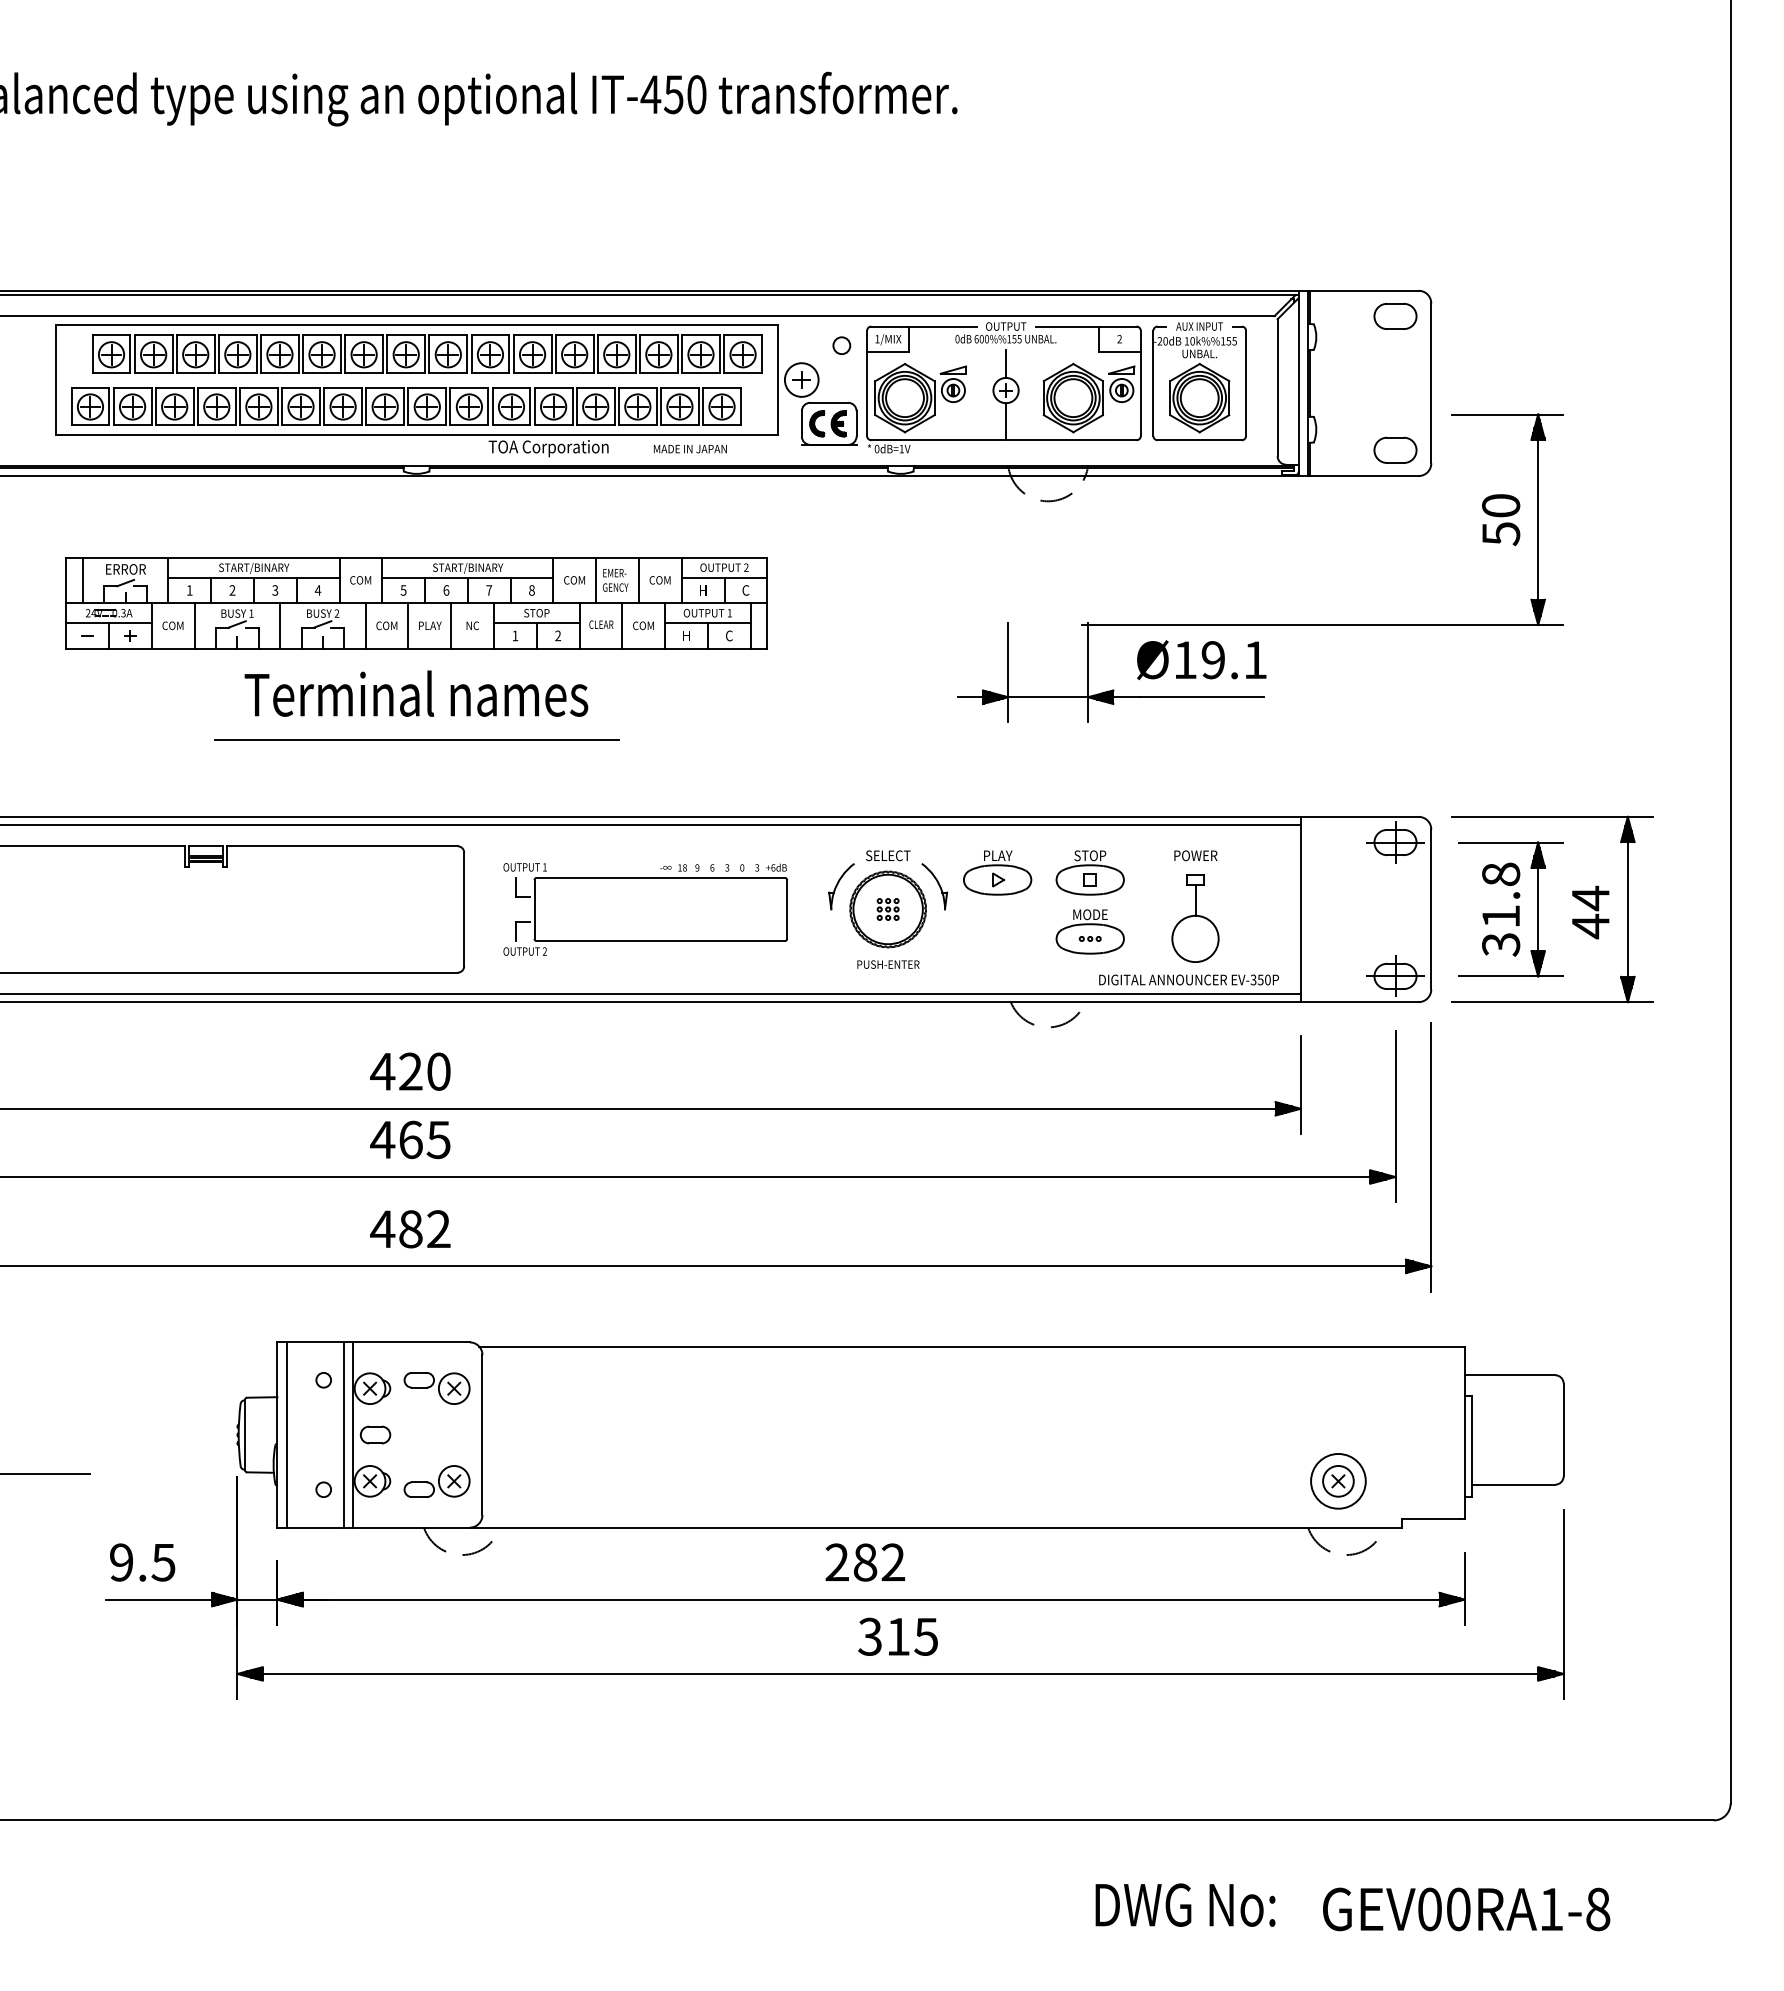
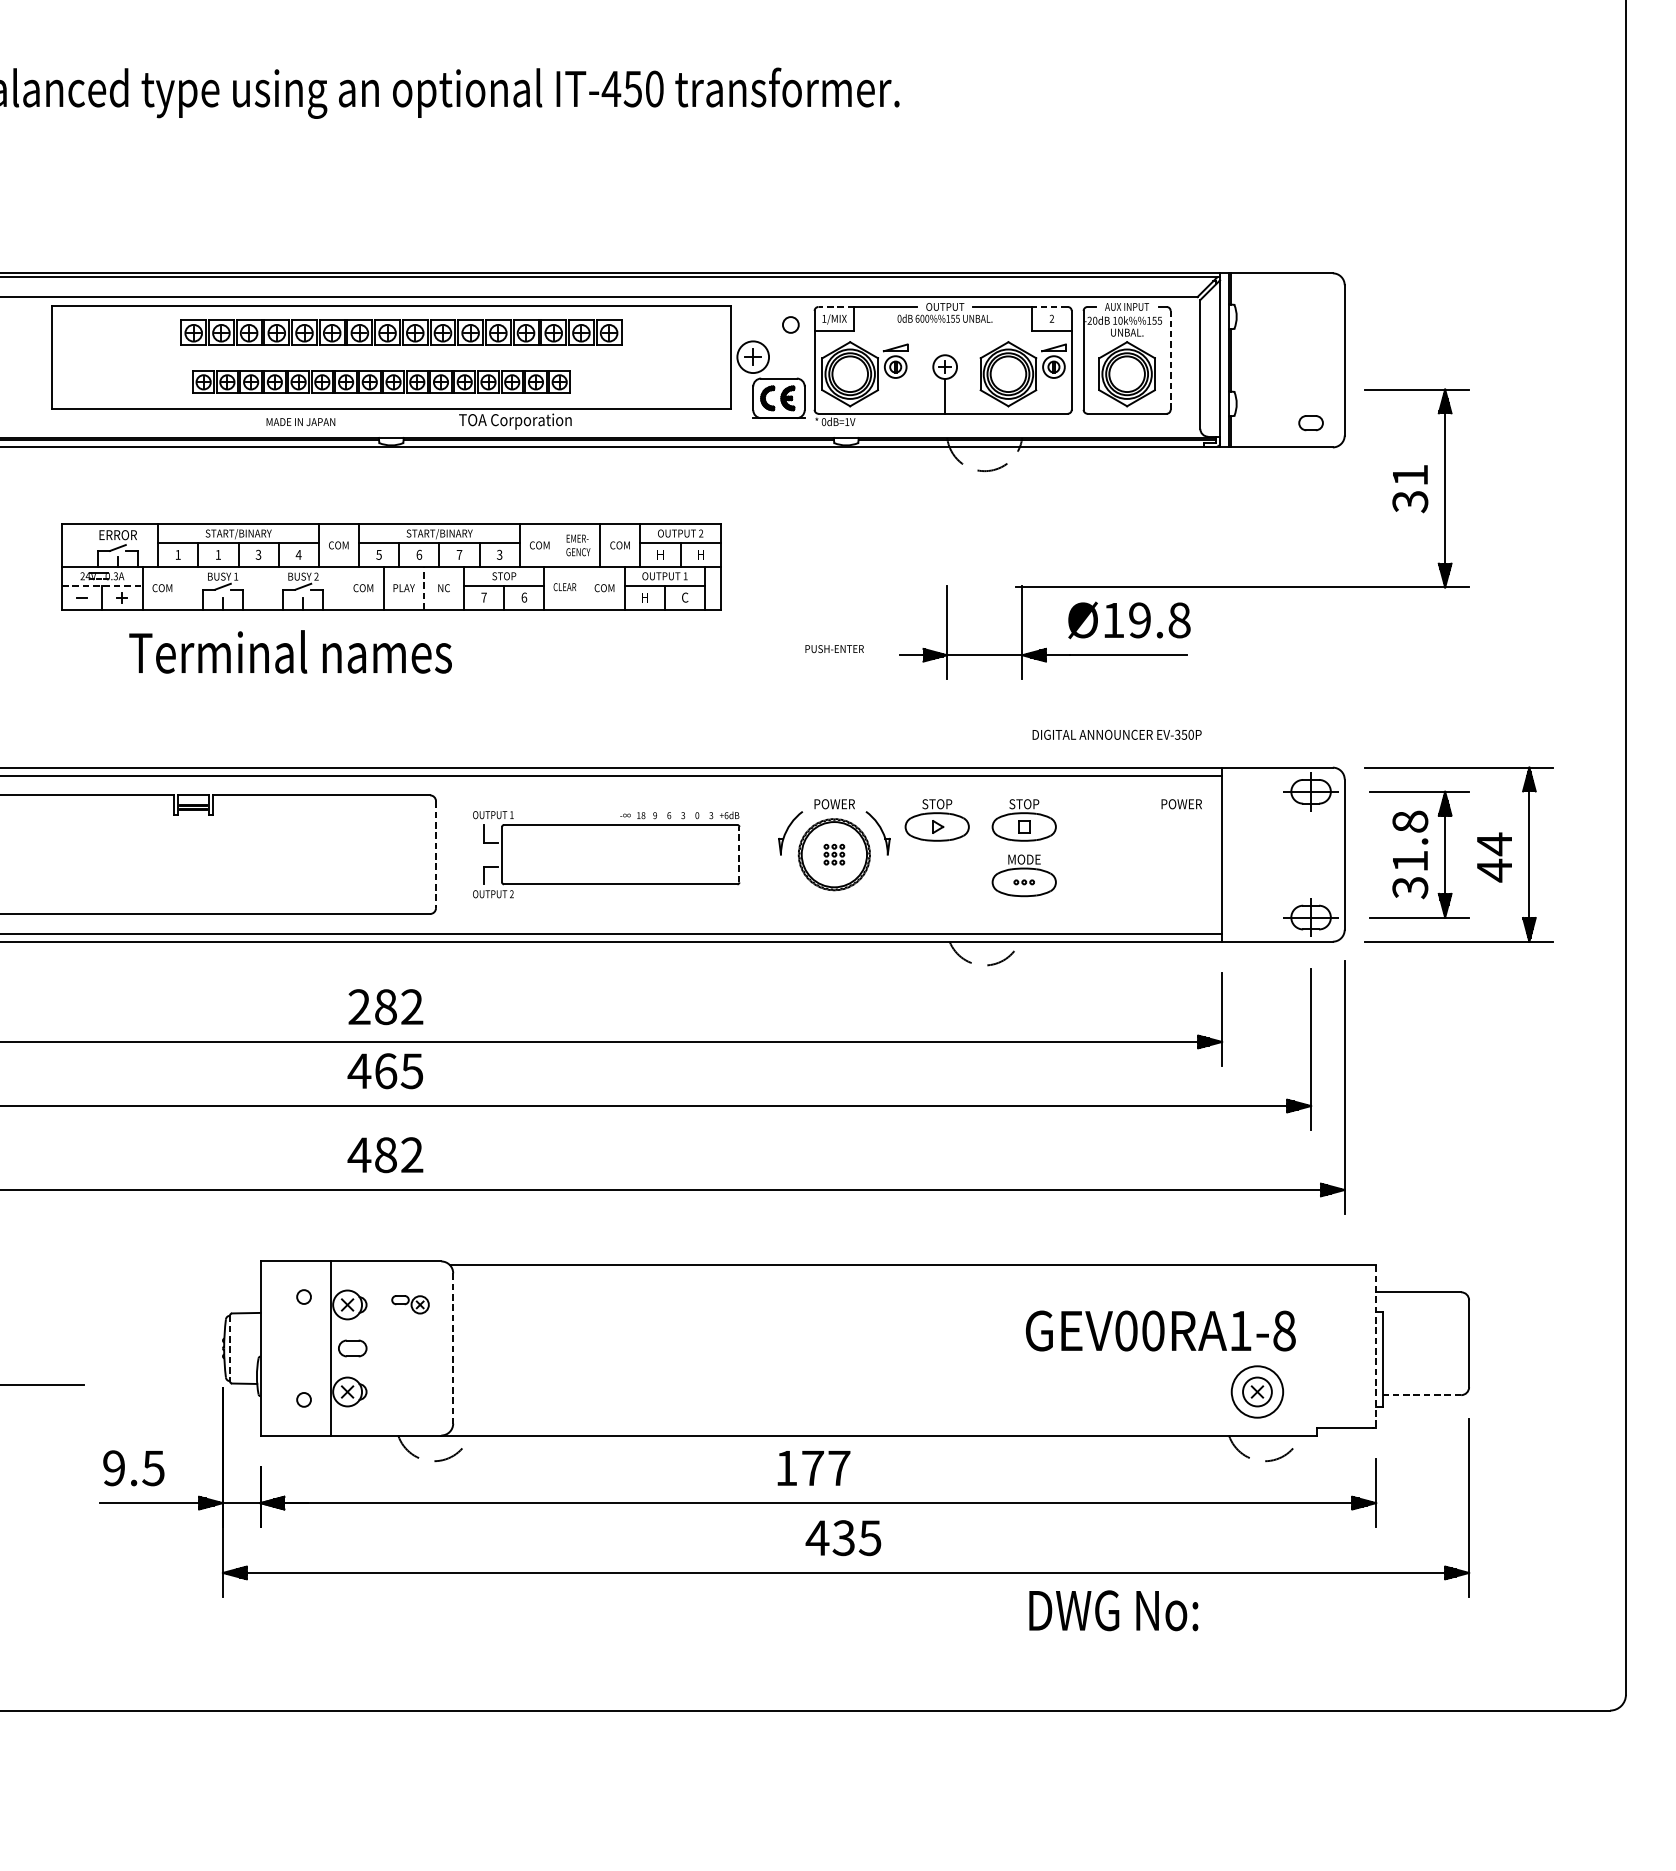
part: (1395, 316) -> (1311, 297), removed
line: (890, 326) -> (836, 306), solid -> dashed
line: (1117, 326) -> (1049, 306), solid -> dashed
part: (427, 353) -> (401, 332), size x0.7
line: (1006, 363) -> (945, 341), removed
line: (1246, 383) -> (1171, 360), solid -> dashed
part: (406, 406) -> (381, 382), size x0.6
text: (690, 449) -> (301, 422), moved
part: (1395, 449) -> (1311, 422), size x0.6
text: (1501, 520) -> (1410, 489), 50 -> 31
line: (82, 580) -> (77, 545), removed
line: (596, 580) -> (560, 545), removed
text: (232, 590) -> (218, 554), 2 -> 1
text: (531, 590) -> (499, 554), 8 -> 3
text: (745, 590) -> (700, 554), C -> H
line: (109, 623) -> (102, 585), solid -> dashed
line: (194, 625) -> (182, 587), removed
line: (280, 625) -> (263, 587), removed
line: (365, 625) -> (343, 587), removed
line: (451, 625) -> (424, 587), solid -> dashed
line: (622, 625) -> (584, 587), removed
text: (515, 635) -> (484, 597), 1 -> 7
text: (558, 635) -> (524, 597), 2 -> 6
text: (1255, 660) -> (1179, 620), Ø19.1 -> Ø19.8
text: (416, 693) -> (290, 651), moved
line: (416, 739) -> (391, 694), removed
text: (888, 855) -> (834, 803), SELECT -> POWER
text: (997, 855) -> (937, 803), PLAY -> STOP
text: (1195, 855) -> (1181, 803), moved
line: (787, 908) -> (739, 853), solid -> dashed
line: (464, 909) -> (436, 854), solid -> dashed
part: (1195, 918) -> (1123, 863), removed
text: (888, 964) -> (834, 648), moved
text: (1188, 979) -> (1116, 734), moved
text: (410, 1071) -> (385, 1006), 420 -> 282
part: (436, 1388) -> (410, 1304), size x0.6
line: (1464, 1433) -> (1375, 1347), solid -> dashed
line: (287, 1434) -> (270, 1347), removed
line: (344, 1434) -> (323, 1347), removed
line: (245, 1435) -> (230, 1348), solid -> dashed
line: (482, 1435) -> (453, 1348), solid -> dashed
part: (436, 1481) -> (410, 1392), removed
line: (1513, 1484) -> (1421, 1394), solid -> dashed
text: (865, 1562) -> (813, 1468), 282 -> 177
text: (883, 1636) -> (830, 1537), 315 -> 435
text: (1185, 1904) -> (1113, 1610), moved
text: (1466, 1909) -> (1160, 1331), moved

